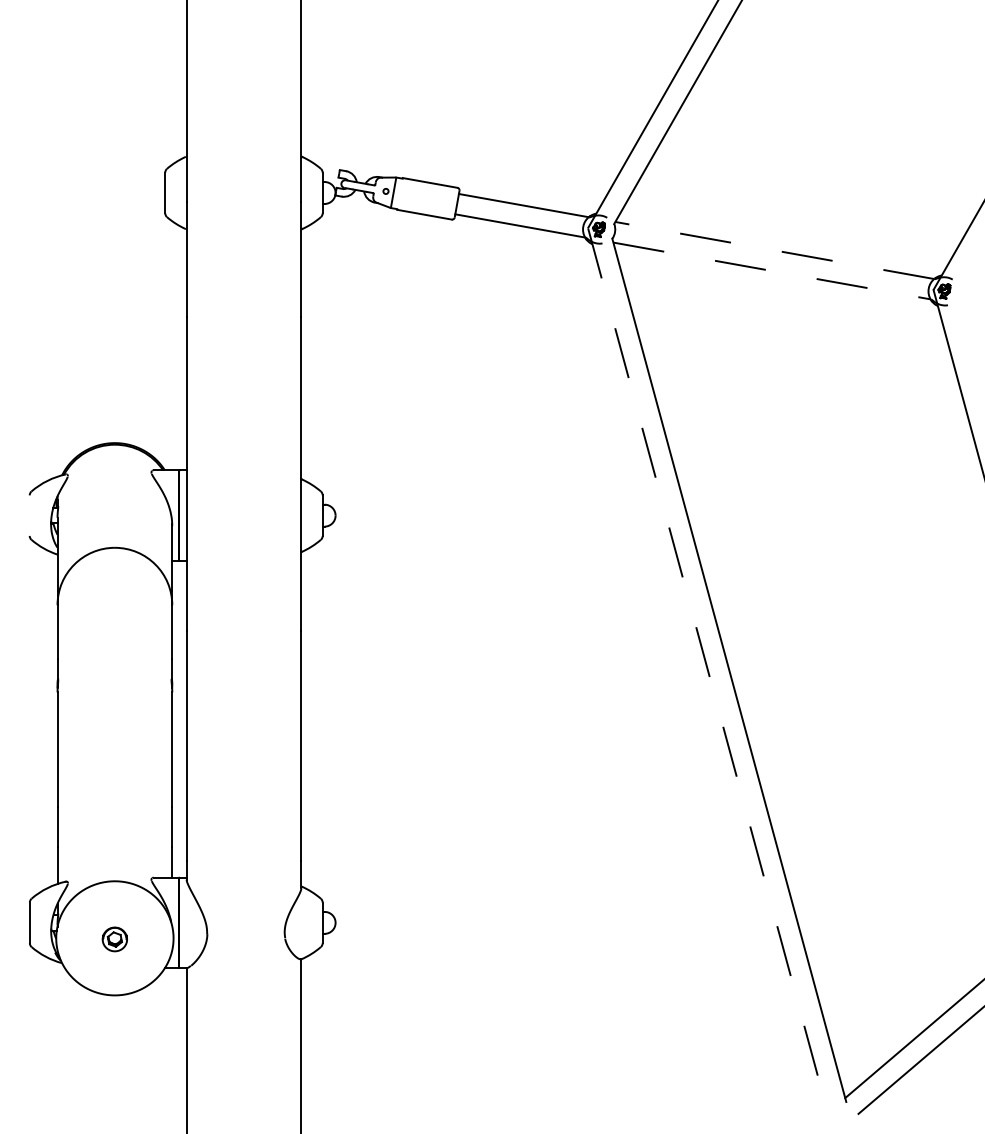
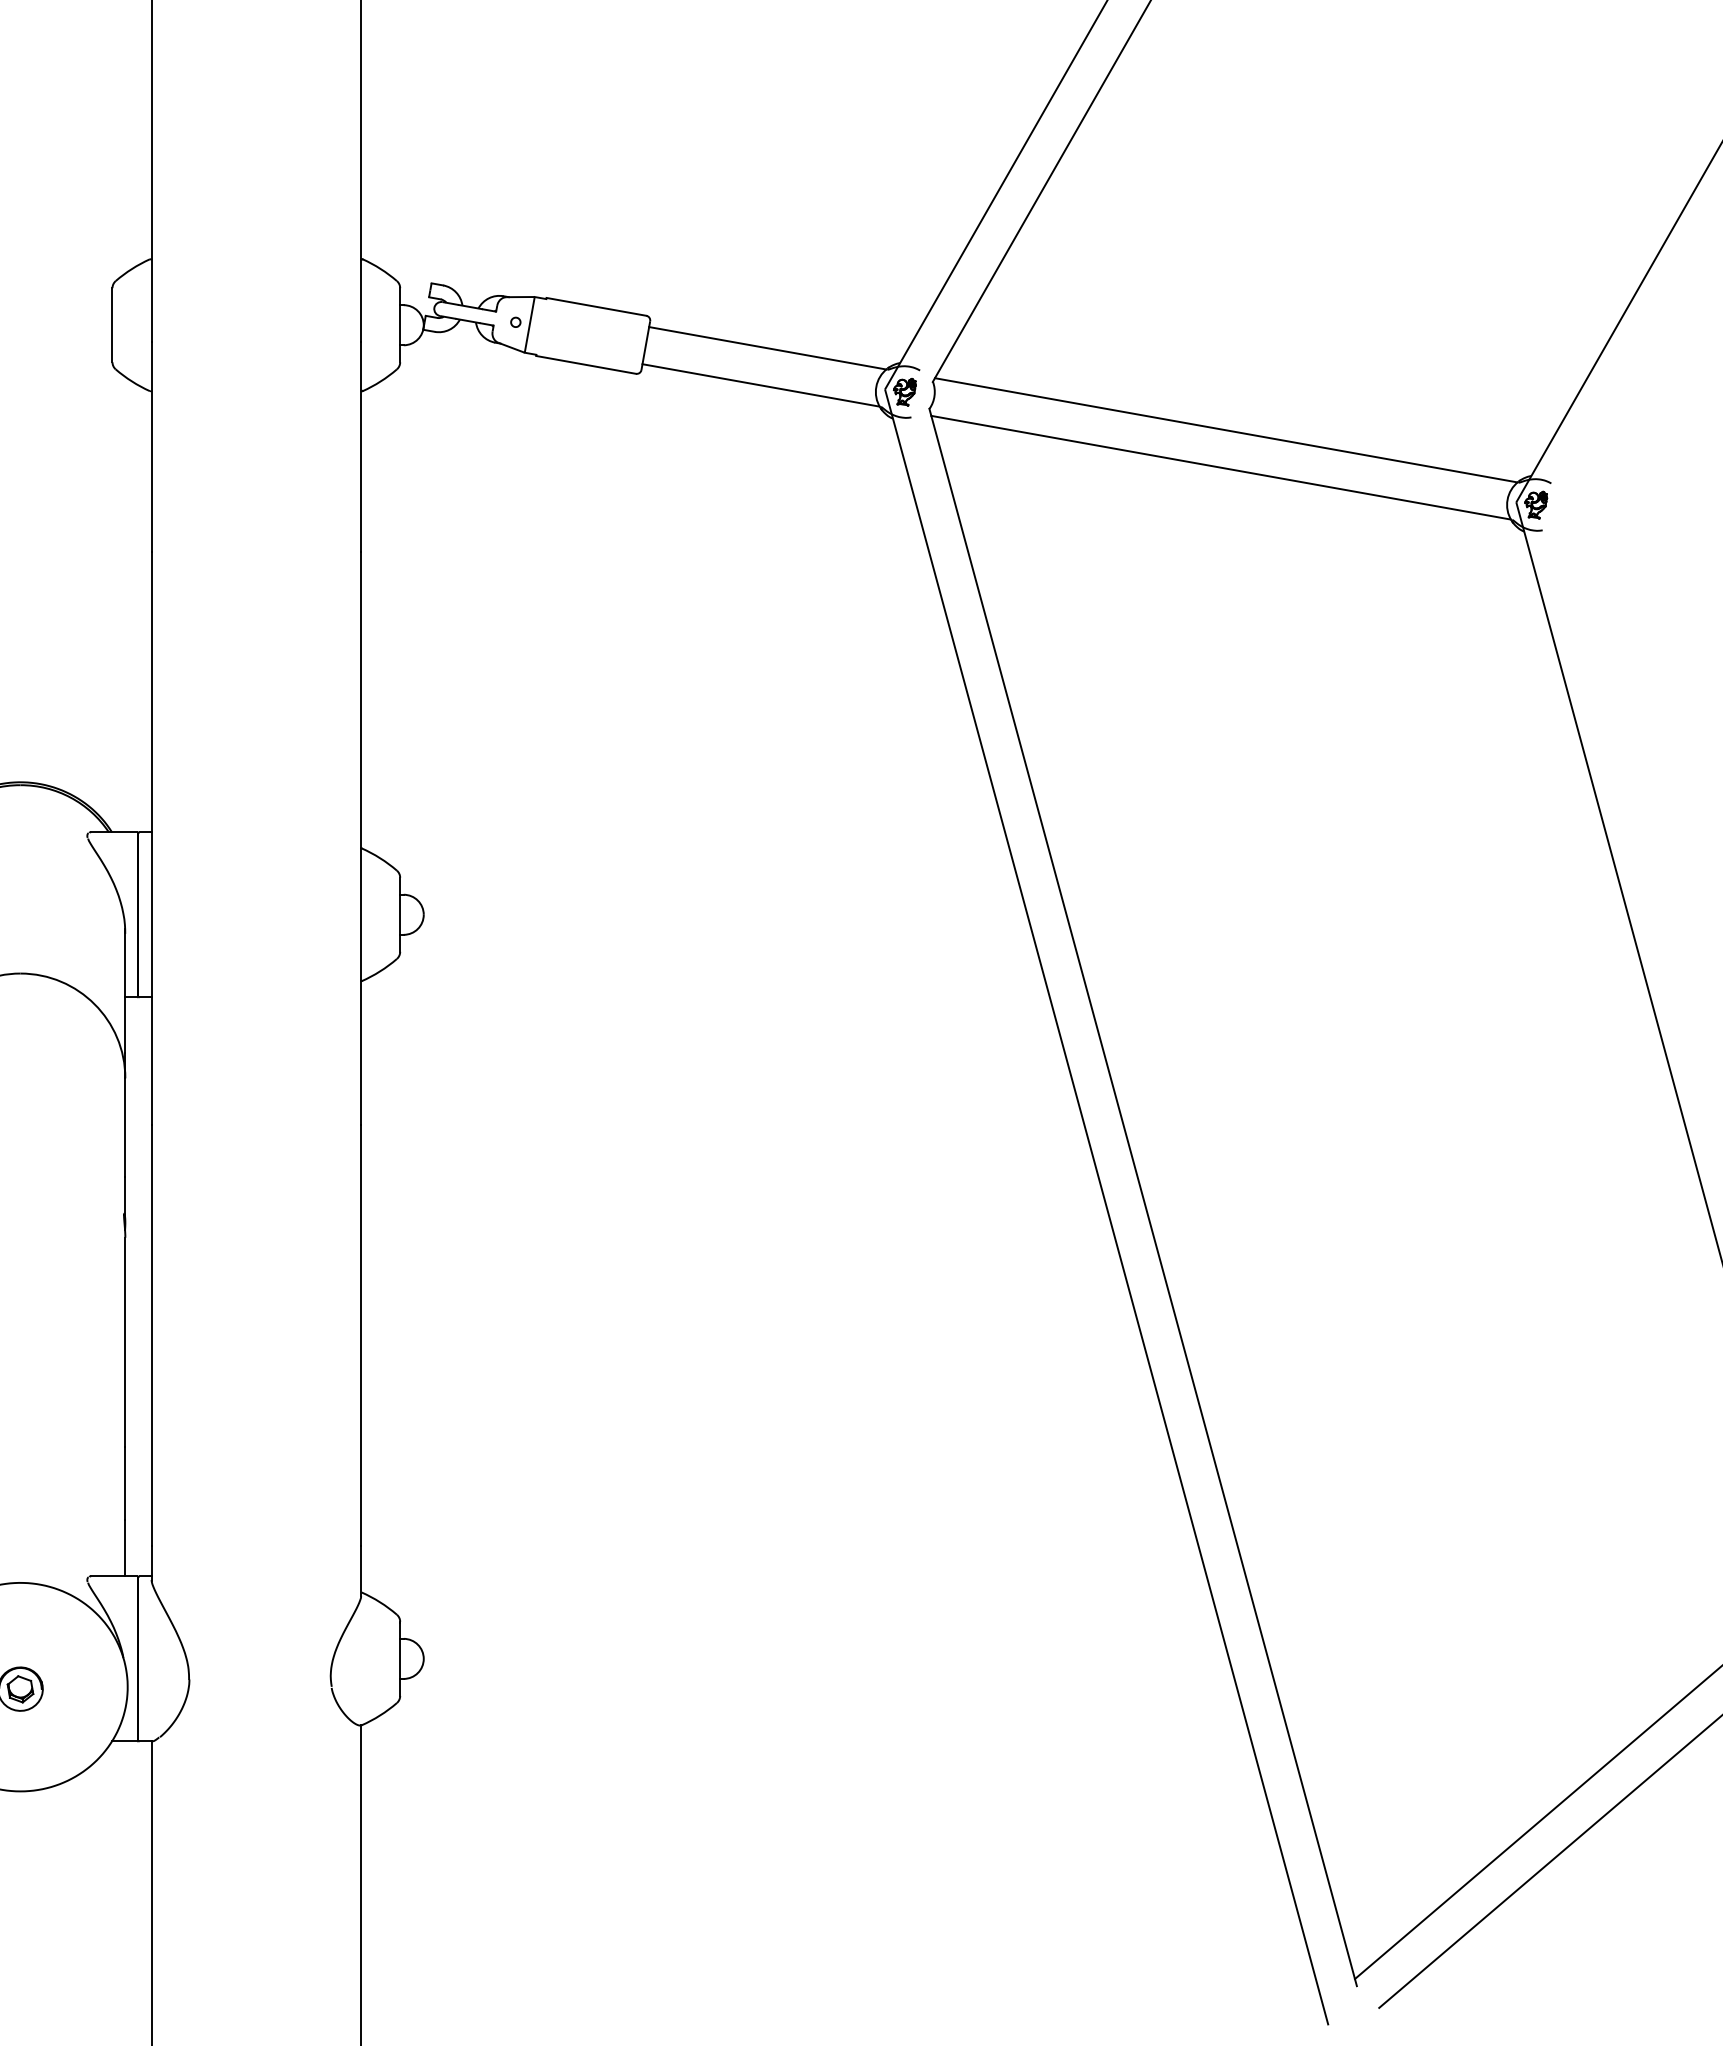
line: (774, 250) -> (1225, 430), dashed -> solid
line: (772, 271) -> (1222, 468), dashed -> solid
line: (709, 676) -> (1106, 1208), dashed -> solid

